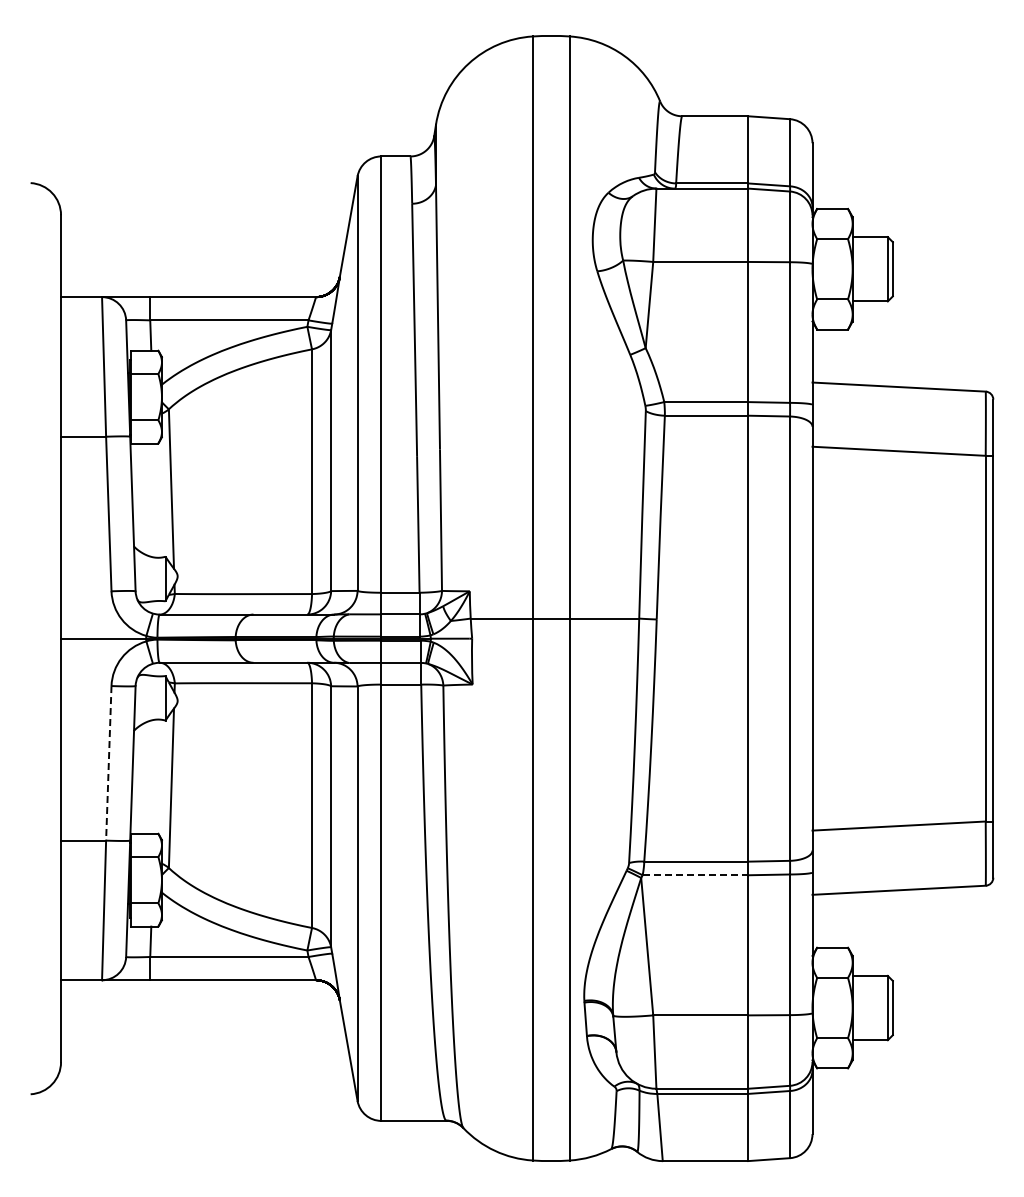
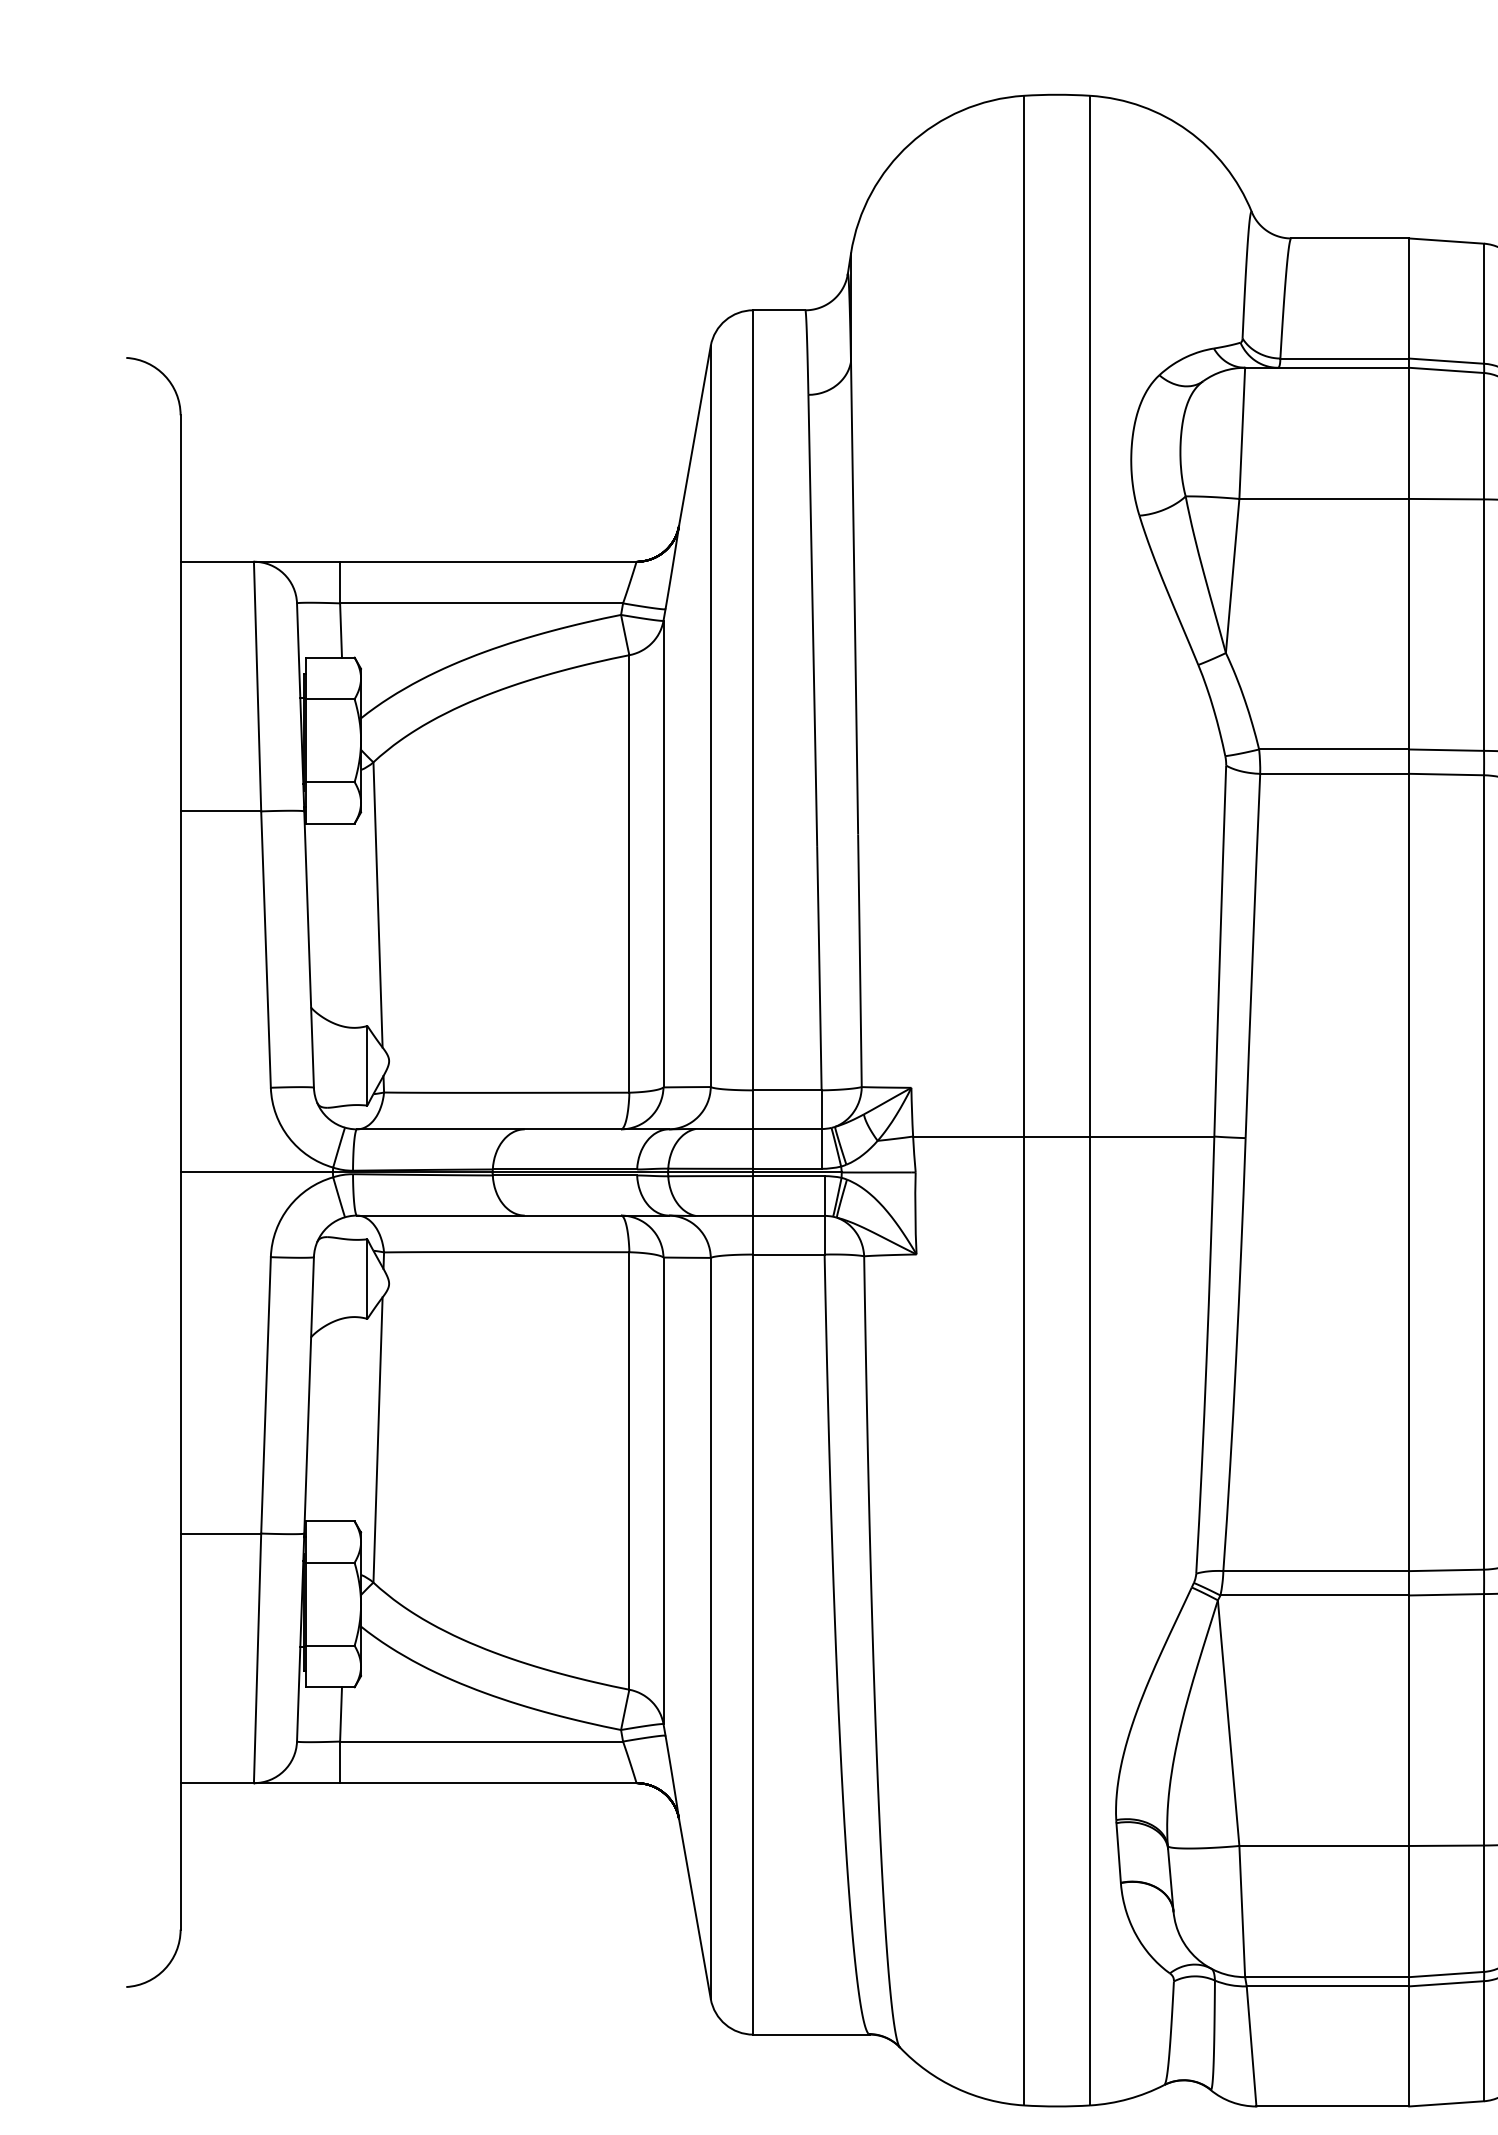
line: (108, 763) -> (265, 1395), dashed -> solid
line: (695, 875) -> (1314, 1595), dashed -> solid

